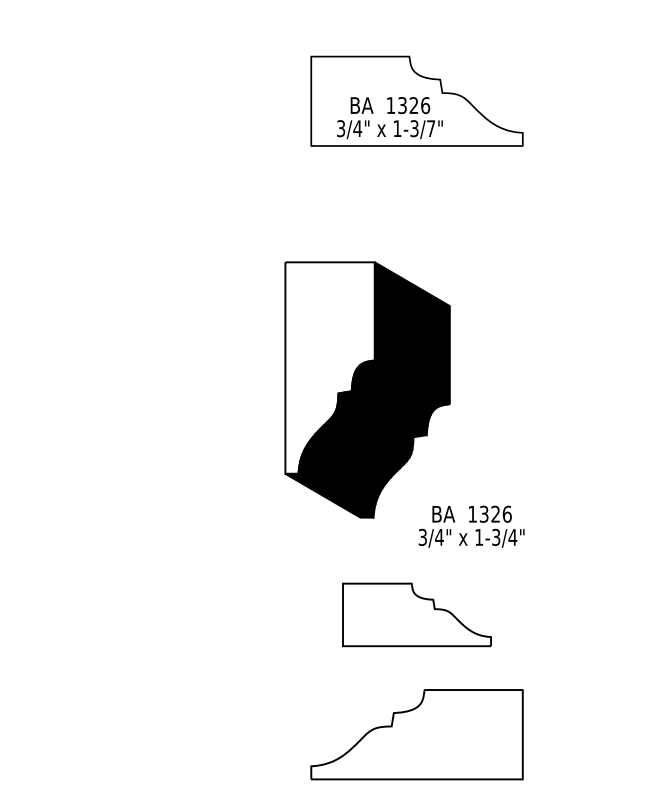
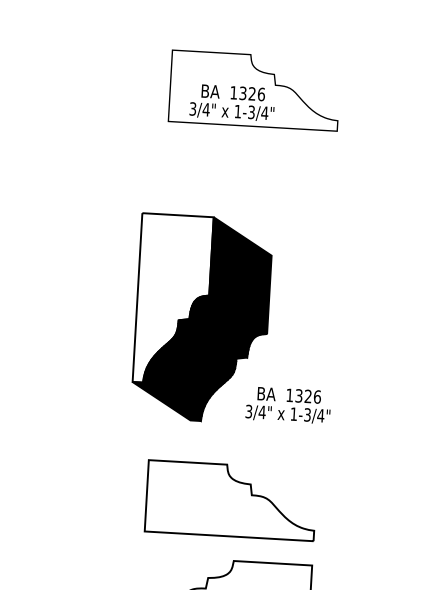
text: (430, 128) -> (264, 113), 1-3/7" -> 1-3/4"
text: (471, 526) -> (288, 405), moved
part: (416, 614) -> (230, 500), size x1.43

